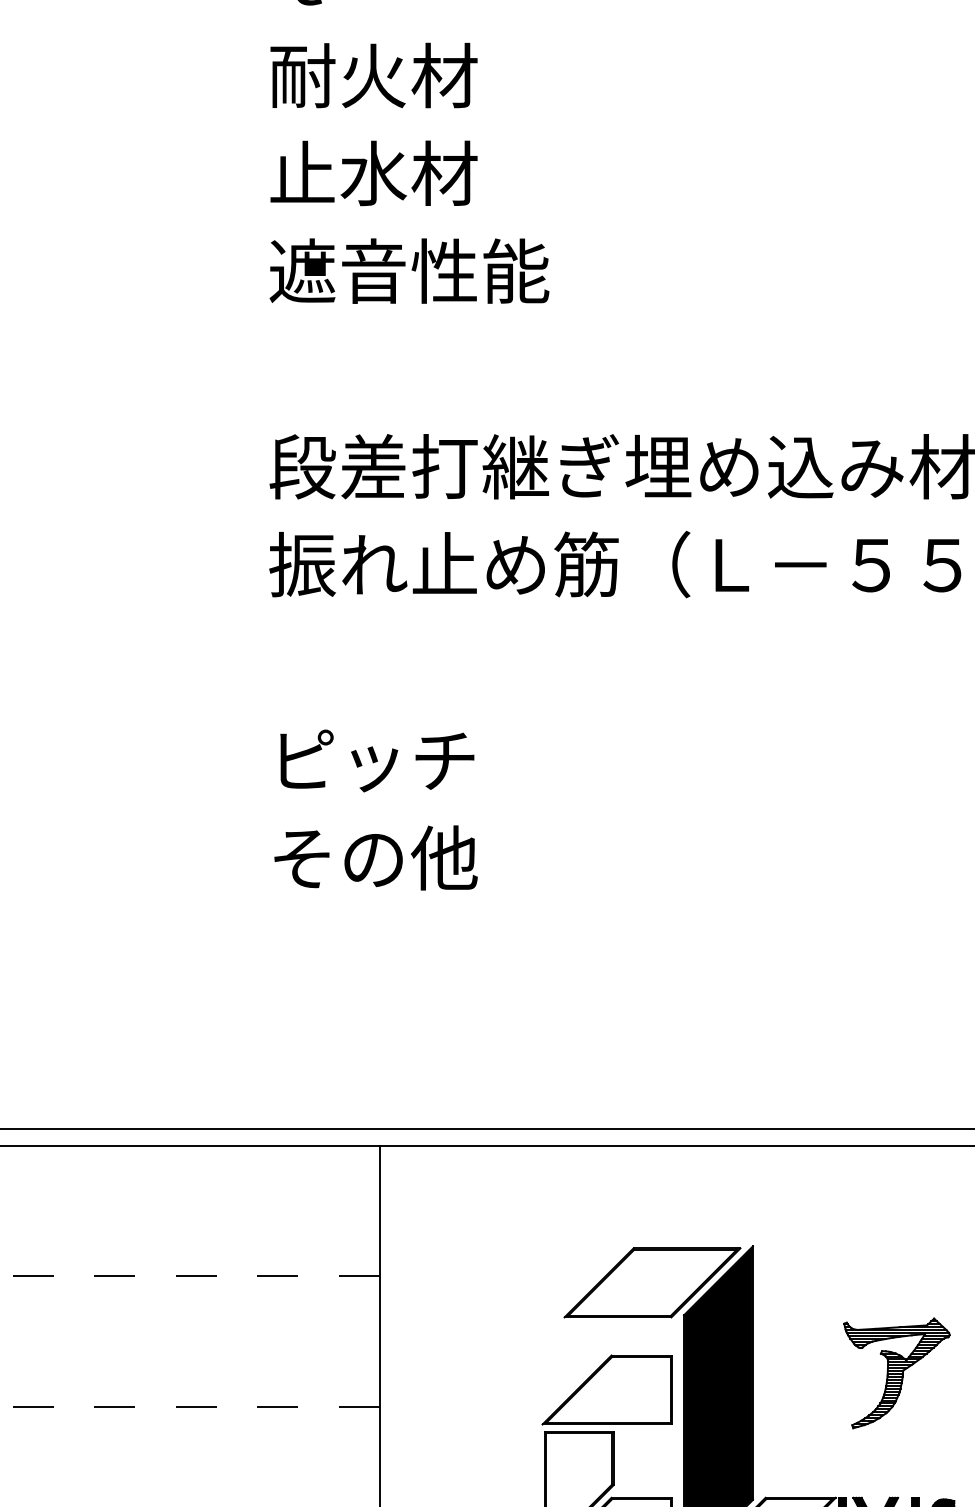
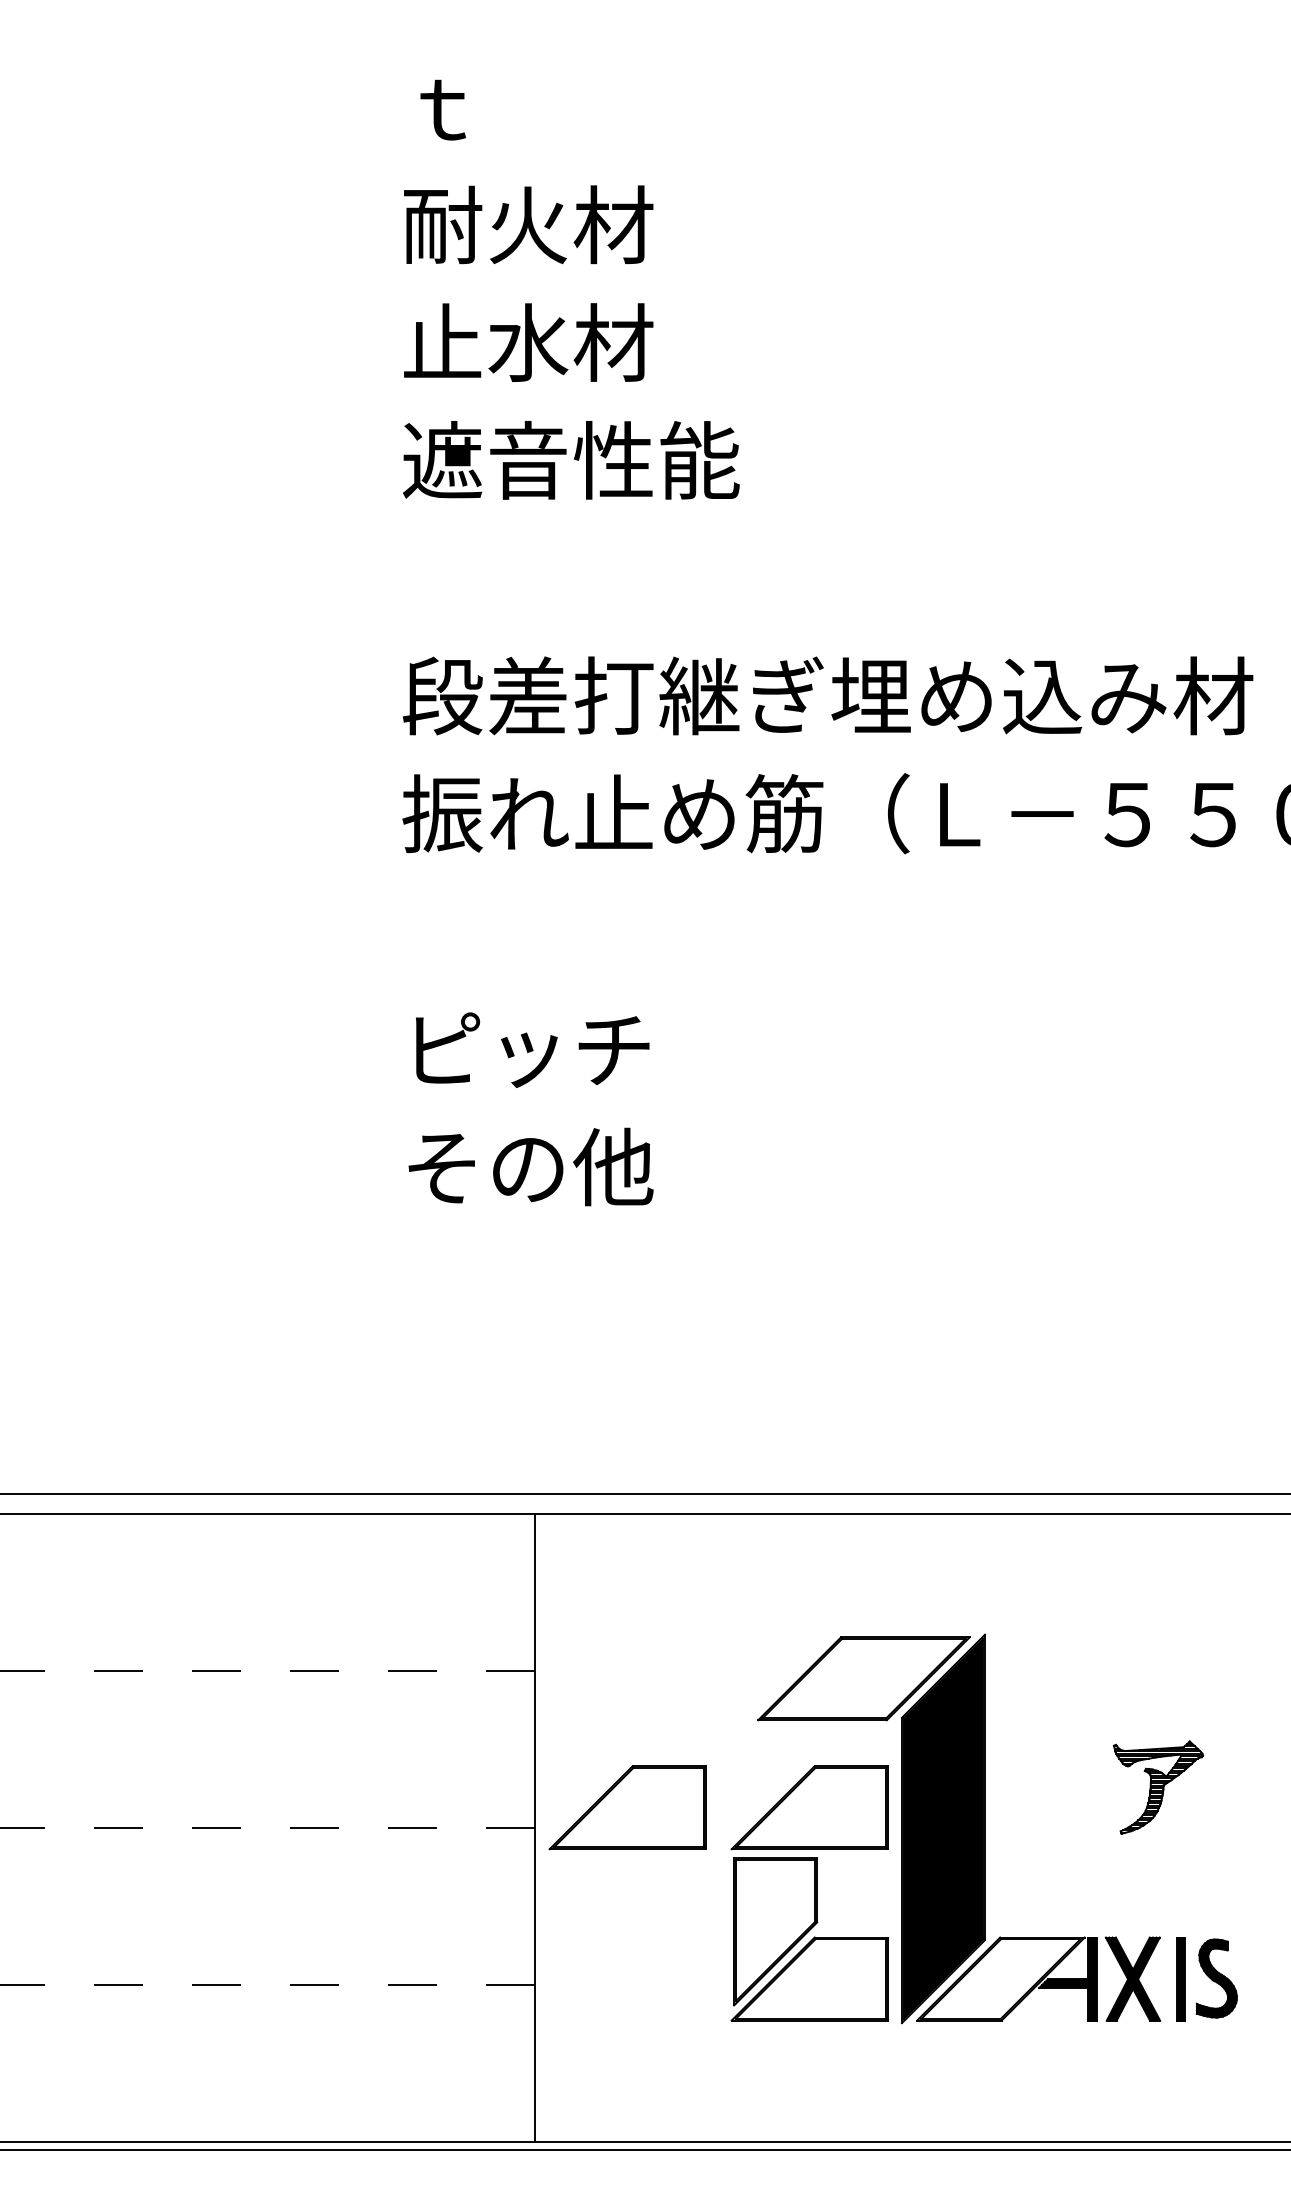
part: (897, 1373) -> (1158, 1787), size x0.7
part: (456, 1389) -> (627, 1807), added

